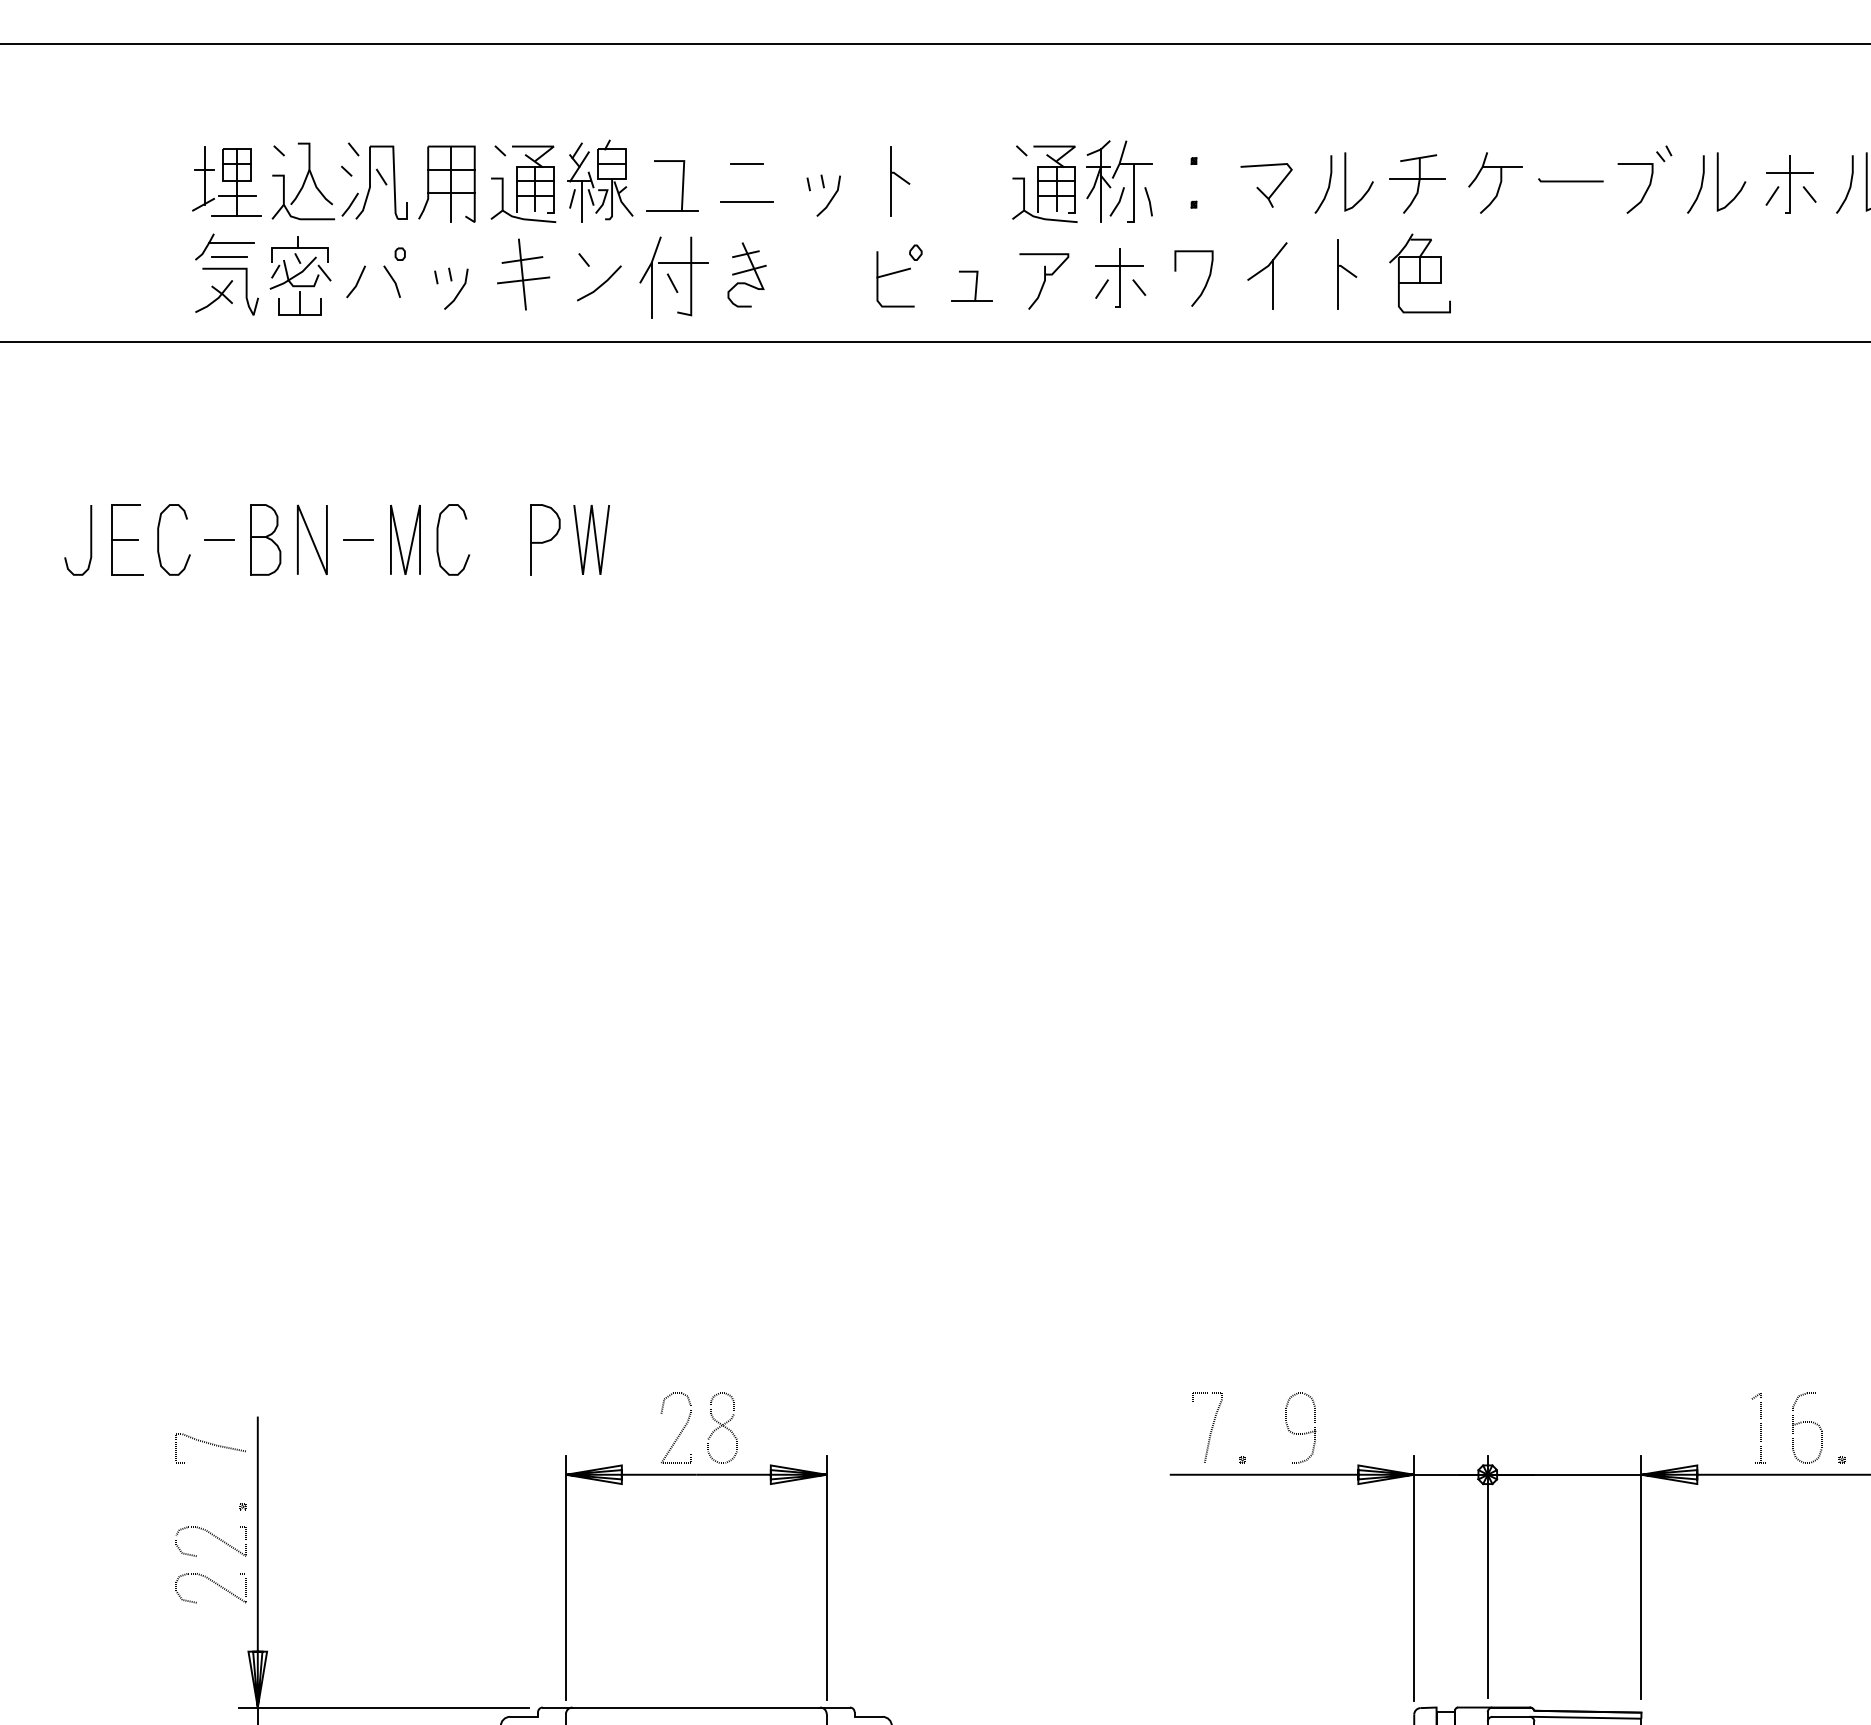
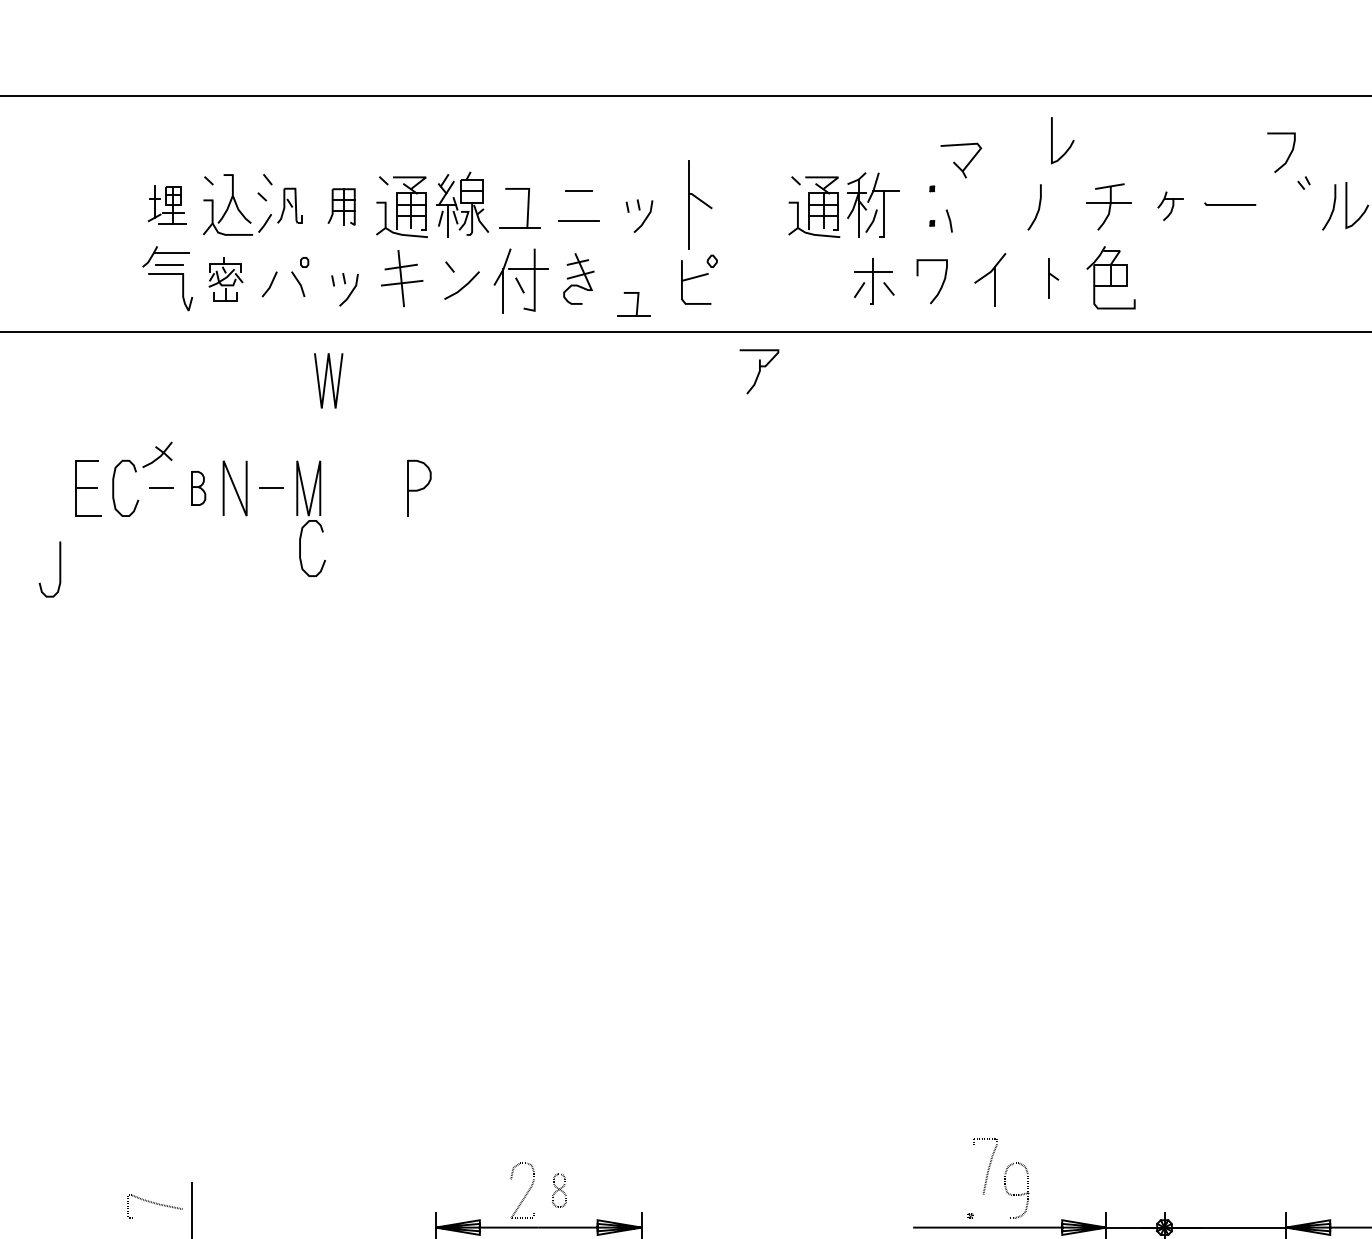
part: (226, 181) -> (167, 205), size x0.7
part: (900, 181) -> (700, 205), size x1.6
curve: (1346, 181) -> (1052, 140), moved
part: (381, 182) -> (289, 205), size x0.6
part: (1495, 182) -> (1170, 205), size x0.6
part: (446, 183) -> (341, 206), size x0.6
part: (1261, 190) -> (957, 164), moved
curve: (1644, 192) -> (1288, 155), moved
line: (1148, 201) -> (949, 220), moved
part: (1347, 274) -> (1053, 278), size x0.7
part: (300, 275) -> (225, 279), size x0.7
part: (1044, 281) -> (759, 371), moved
part: (971, 285) -> (633, 303), moved
part: (213, 296) -> (156, 454), moved
part: (265, 539) -> (198, 488), size x0.6
curve: (438, 539) -> (300, 548), moved
line: (588, 539) -> (326, 380), moved
curve: (90, 540) -> (59, 569), moved
part: (722, 1427) -> (559, 1190), size x0.6
curve: (1211, 1427) -> (988, 1166), moved

